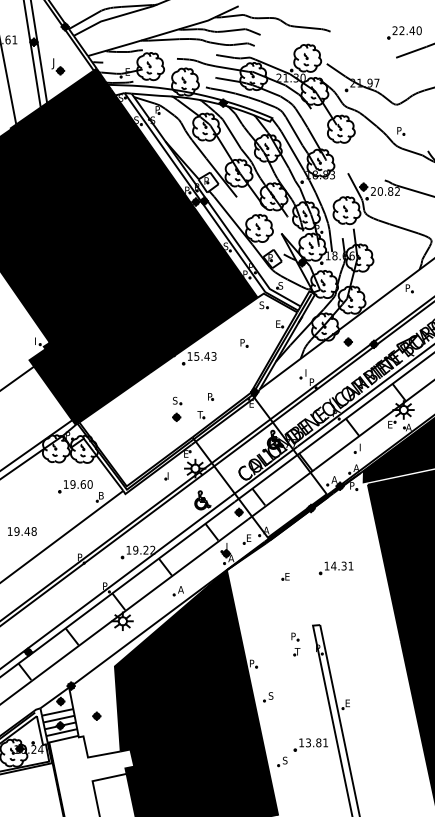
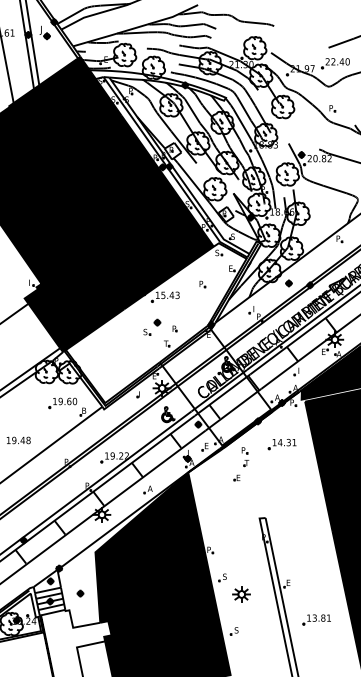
part: (404, 32) -> (335, 63), moved
part: (58, 66) -> (45, 32), moved
part: (176, 416) -> (157, 321), moved
part: (335, 568) -> (281, 444), moved
part: (295, 644) -> (245, 457), moved
part: (291, 716) -> (241, 593), added
part: (310, 744) -> (316, 619), moved

